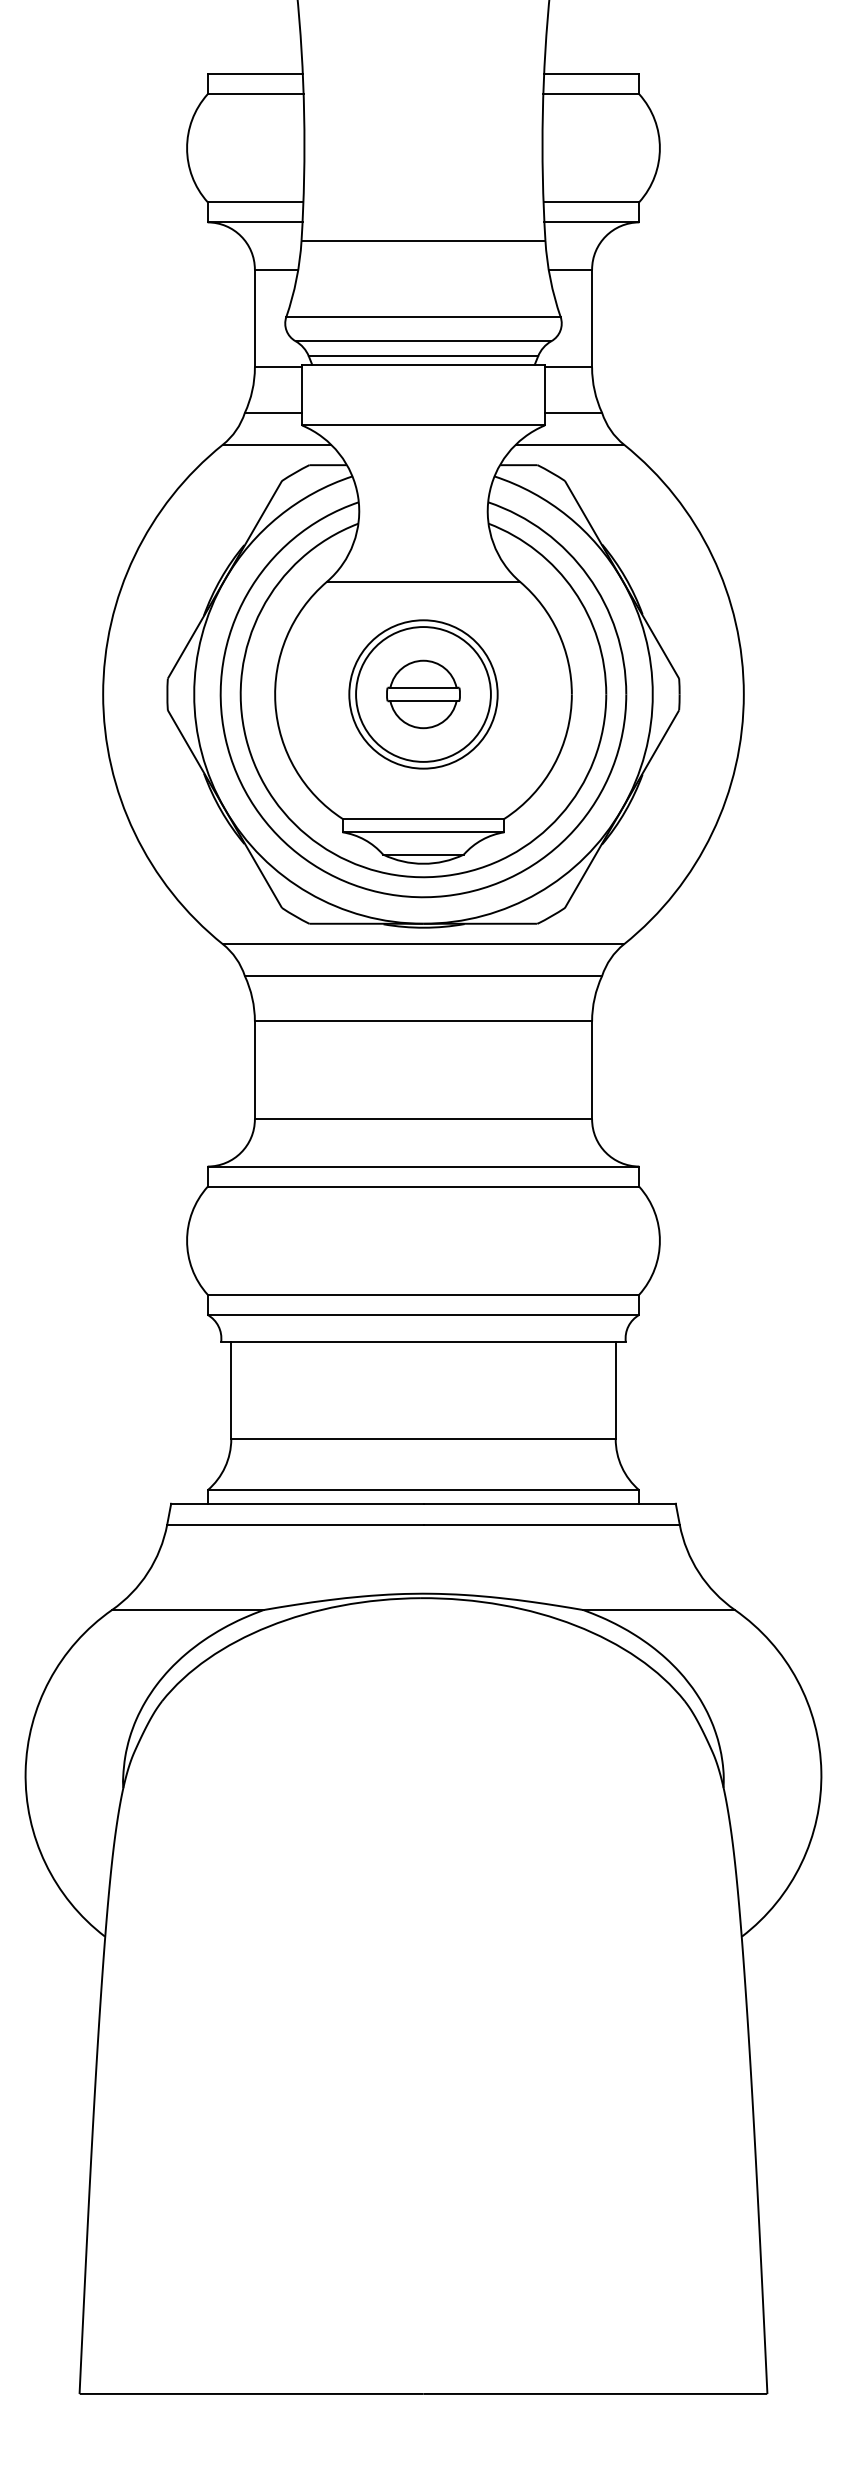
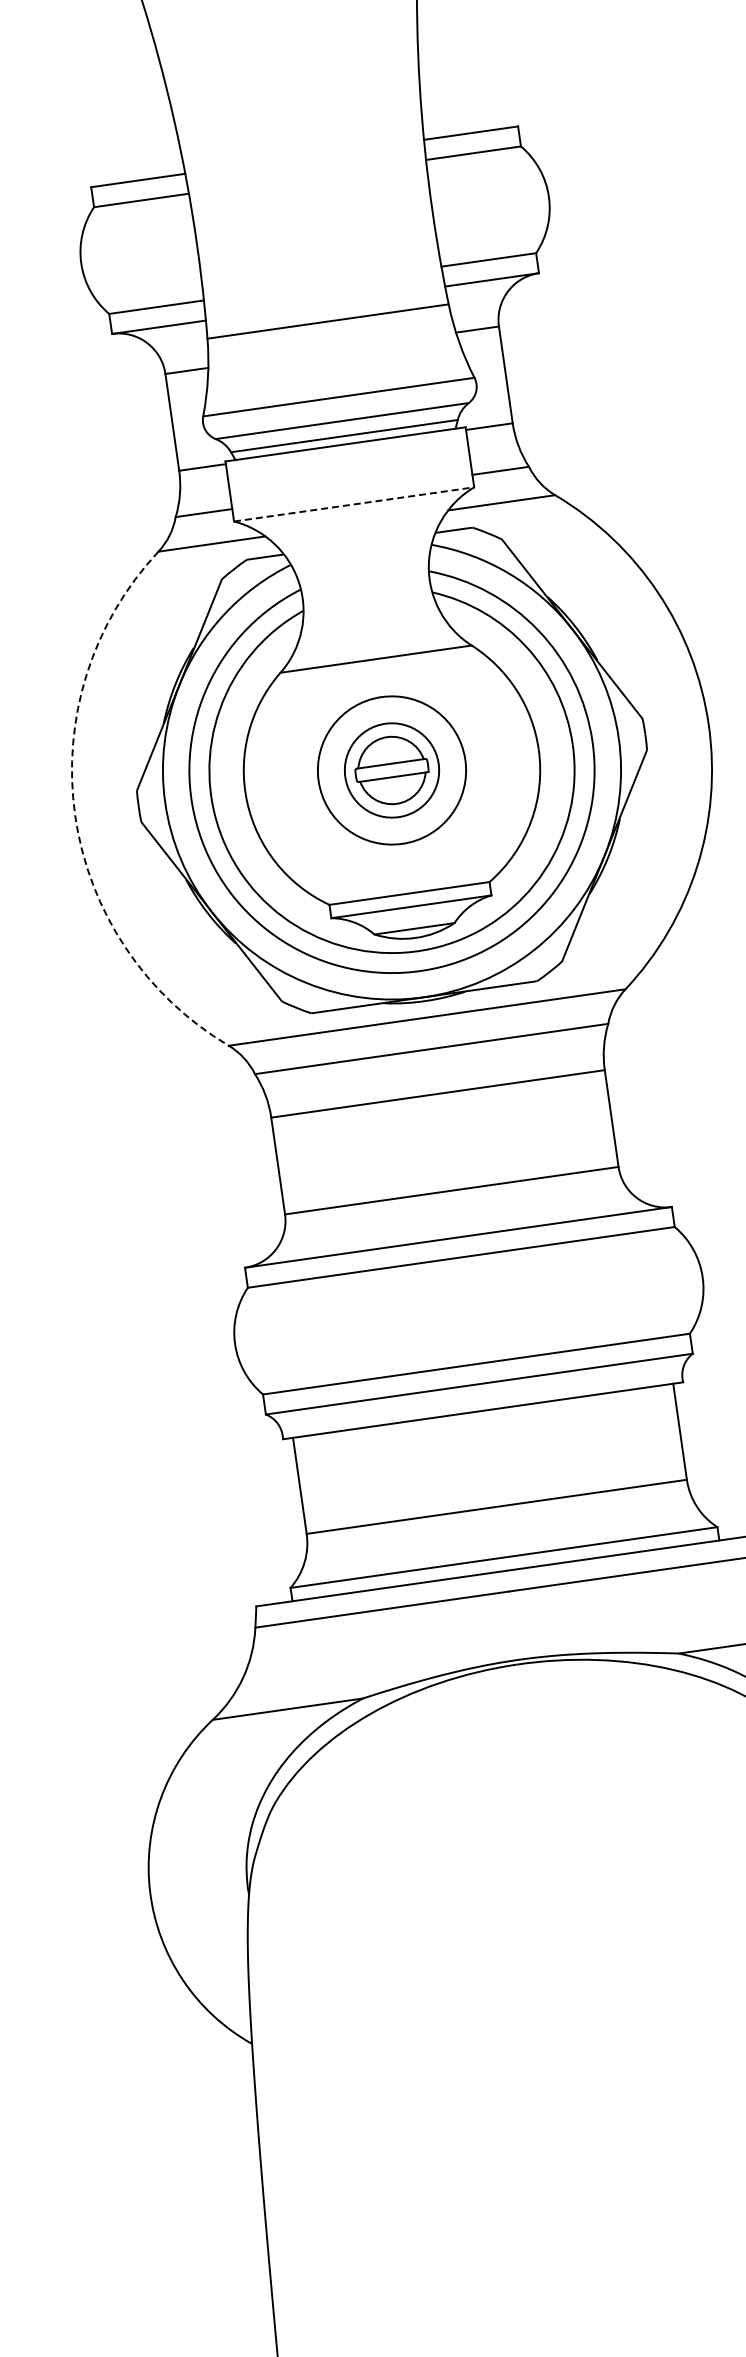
line: (424, 425) -> (355, 504), solid -> dashed
arc: (103, 694) -> (75, 815), solid -> dashed
circle: (423, 694) -> (392, 770), size x0.7

